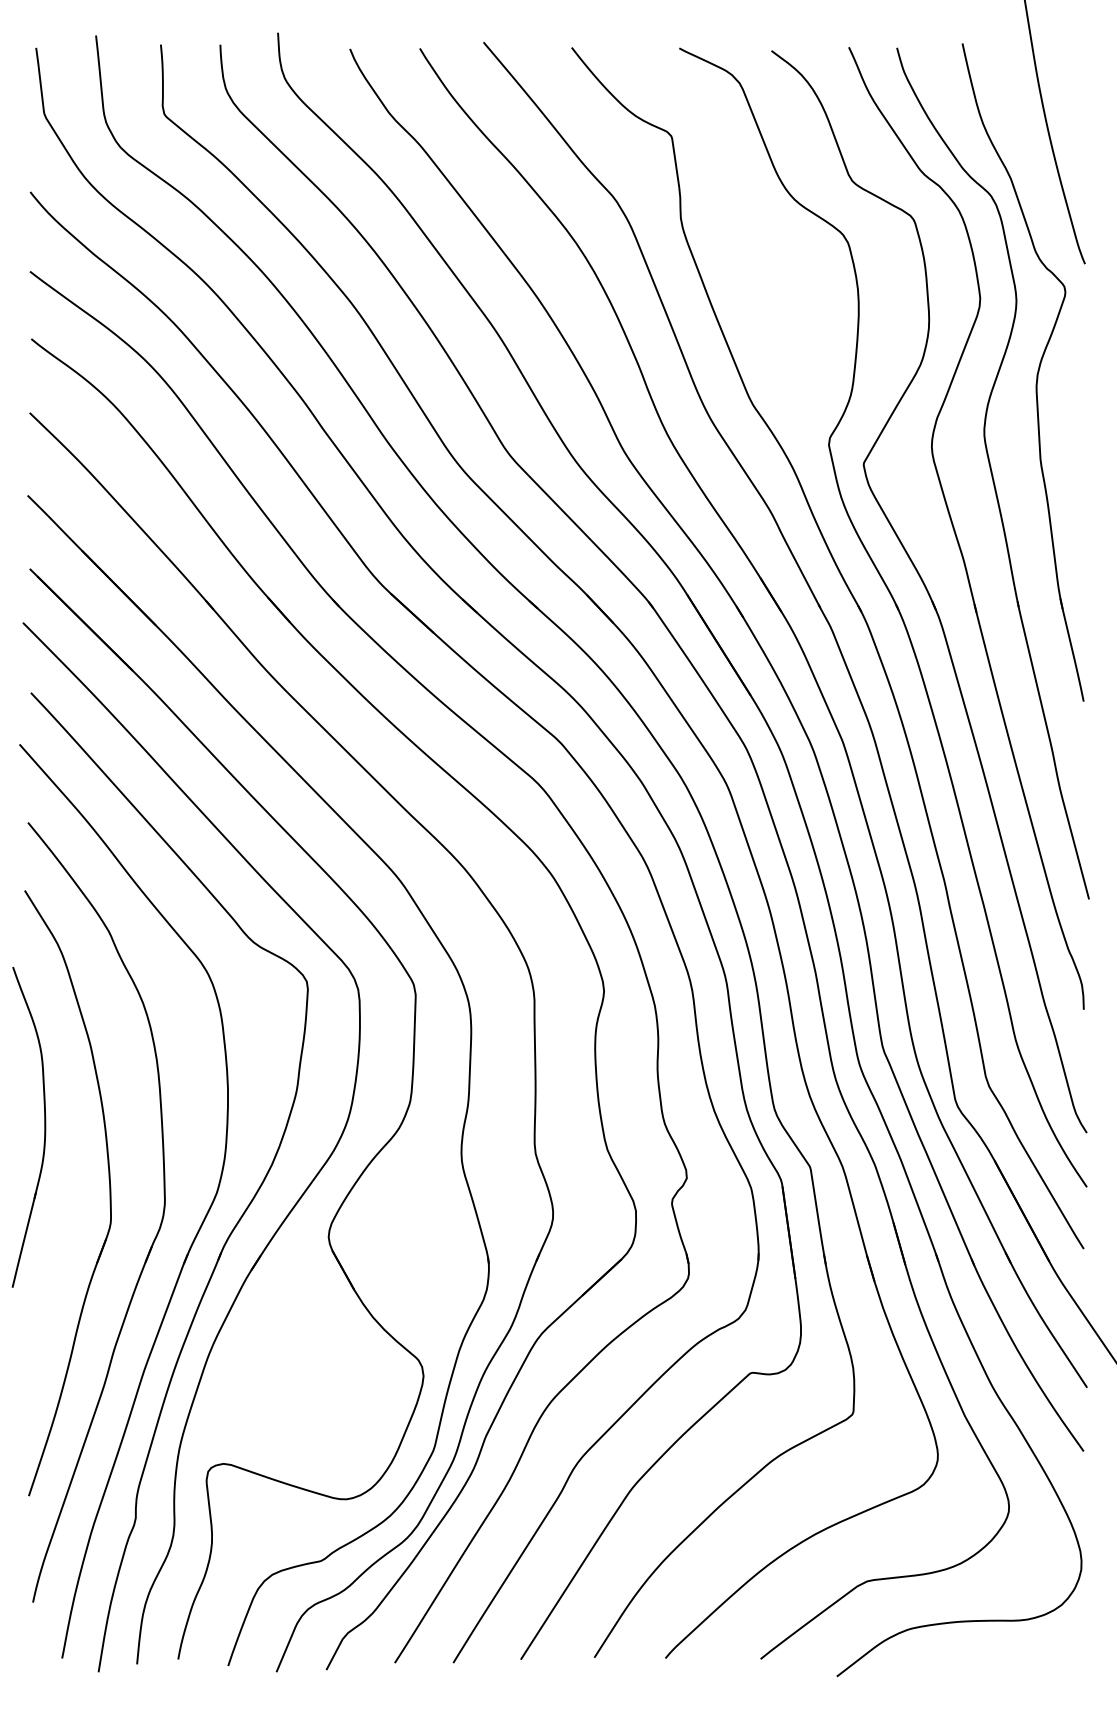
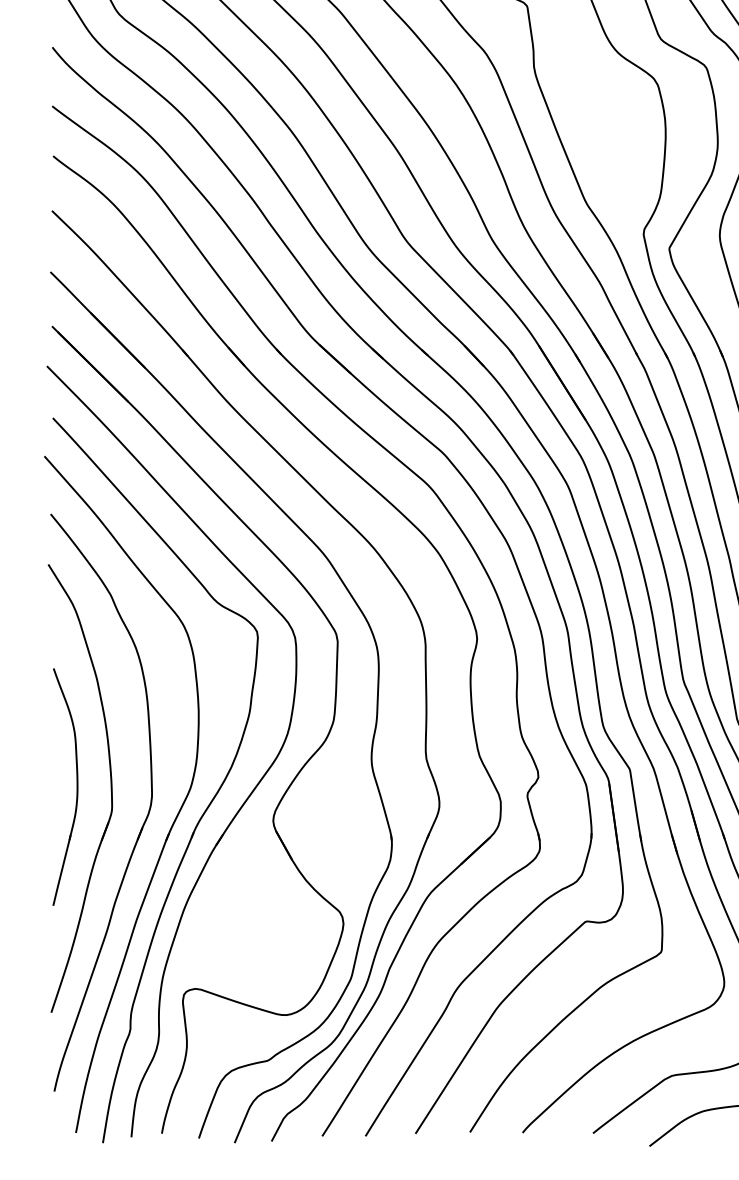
part: (44, 1126) -> (76, 786), moved

